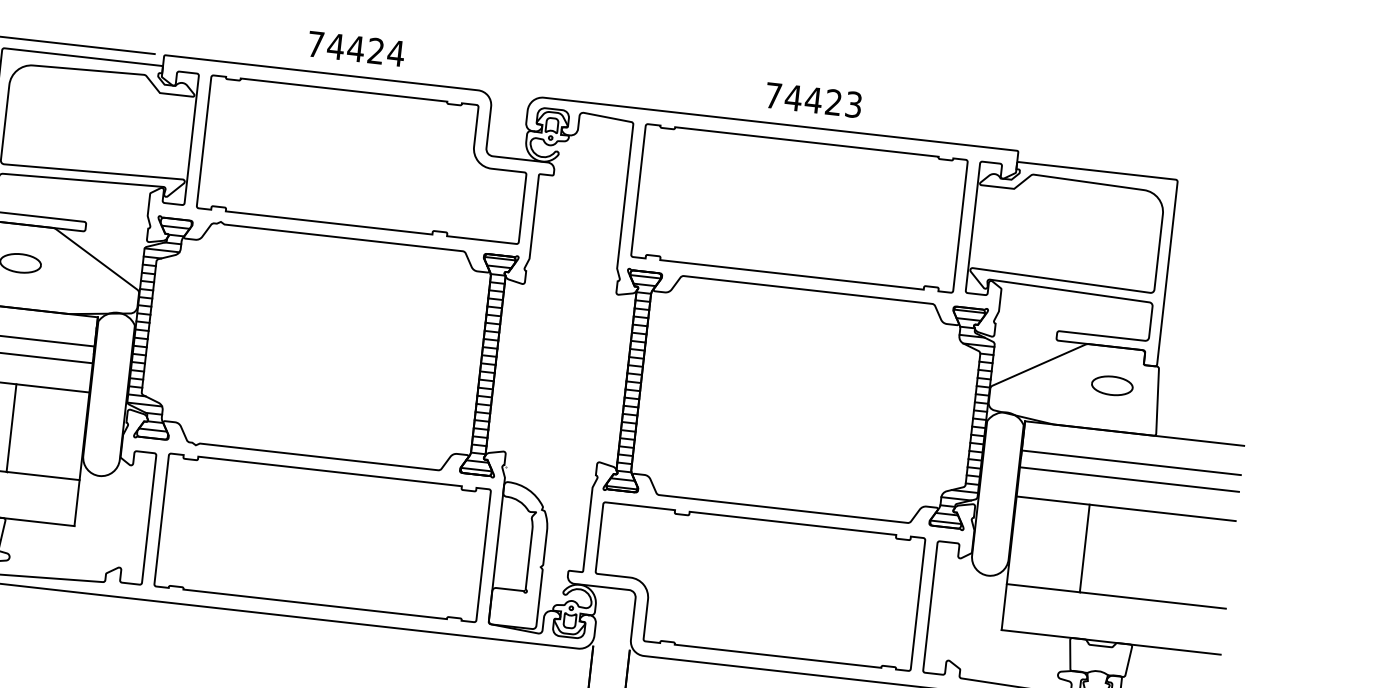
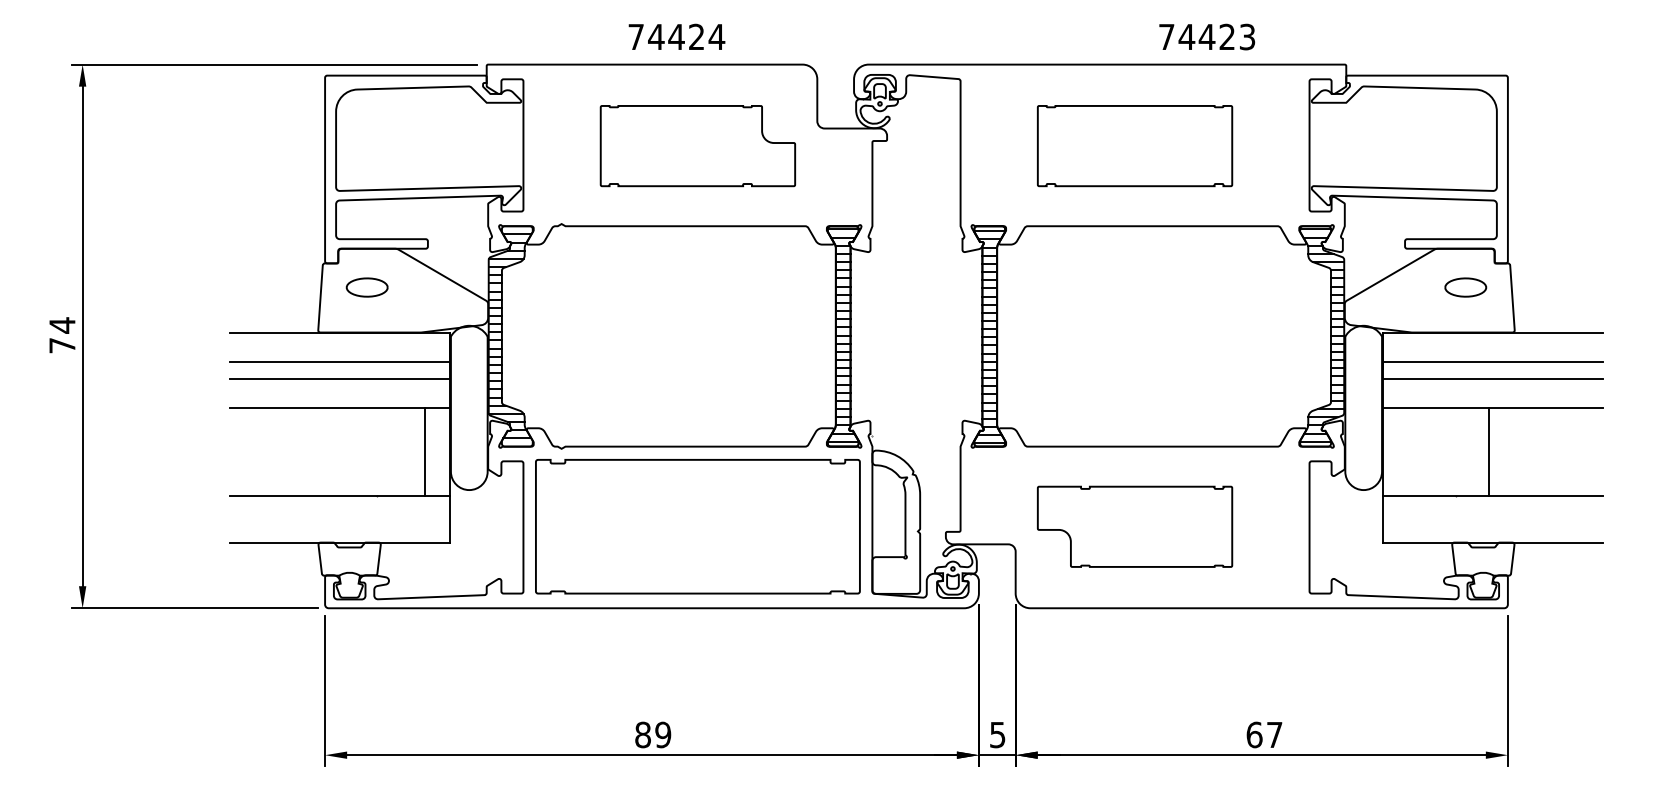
text: (814, 99) -> (1207, 36), moved
part: (364, 159) -> (697, 145), size x0.6
part: (798, 207) -> (1134, 145), size x0.6
line: (11, 428) -> (424, 452), moved
line: (1084, 548) -> (1489, 452), moved
part: (756, 586) -> (1134, 526), size x0.6

